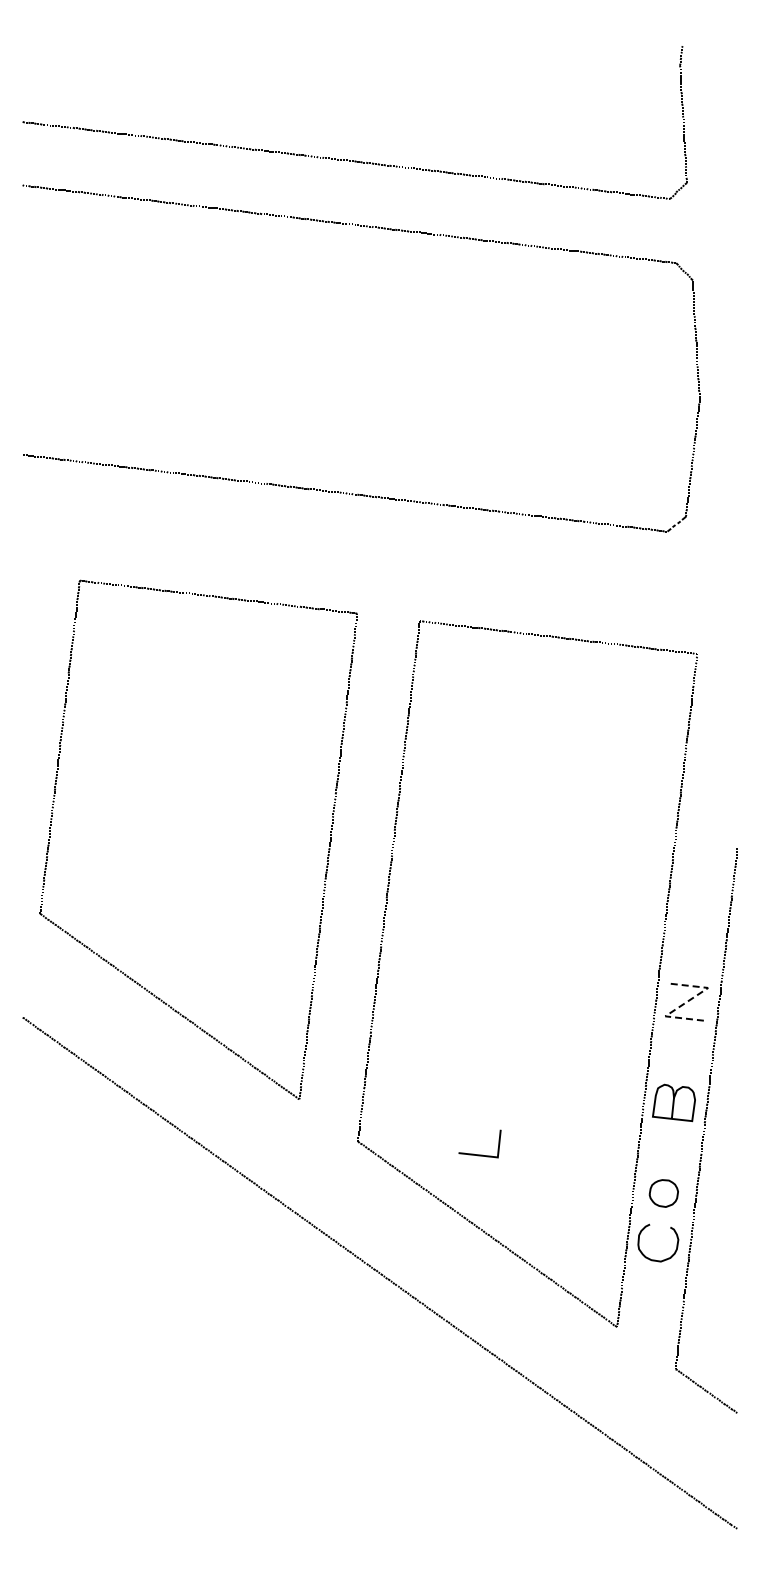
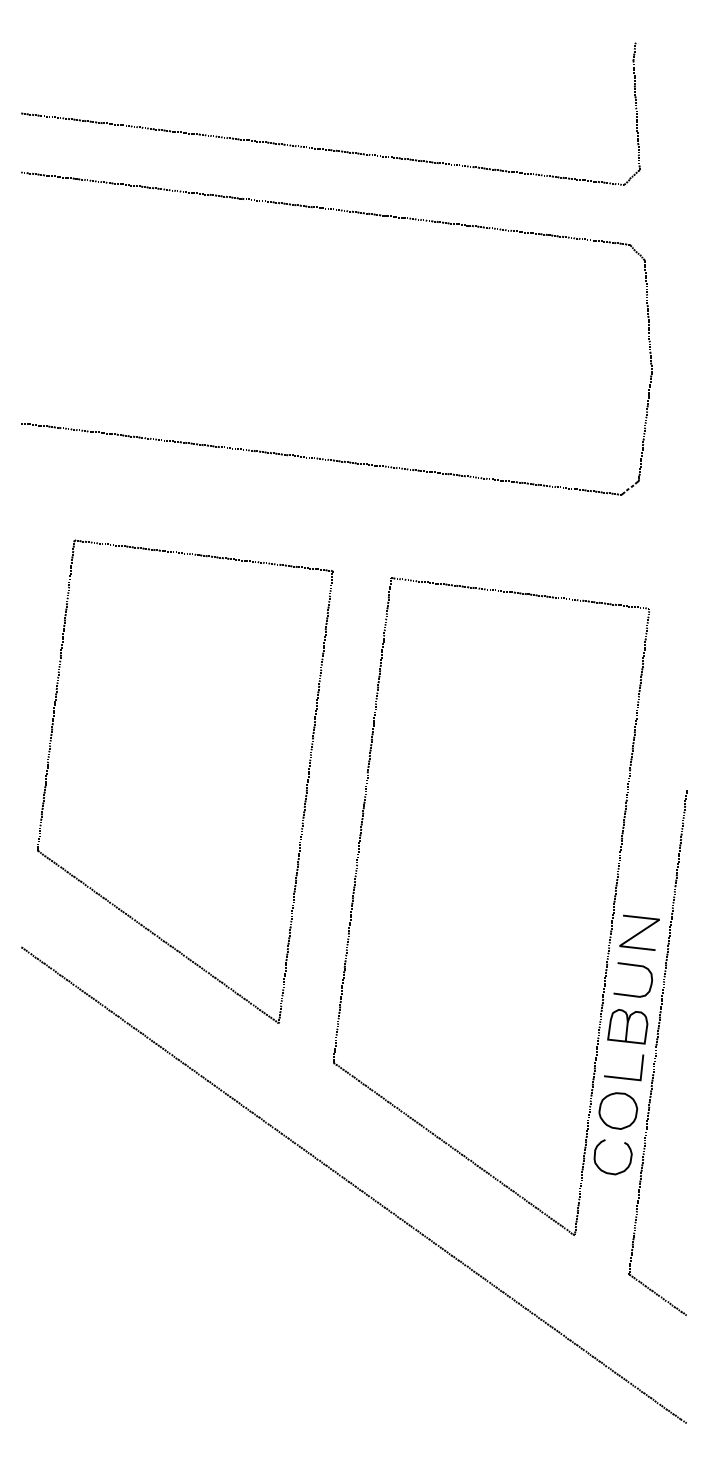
line: (687, 1001) -> (640, 932), dashed -> solid
curve: (683, 1038) -> (636, 966), added
line: (479, 1154) -> (623, 1077), moved
part: (663, 1193) -> (617, 1111), size x1.43

